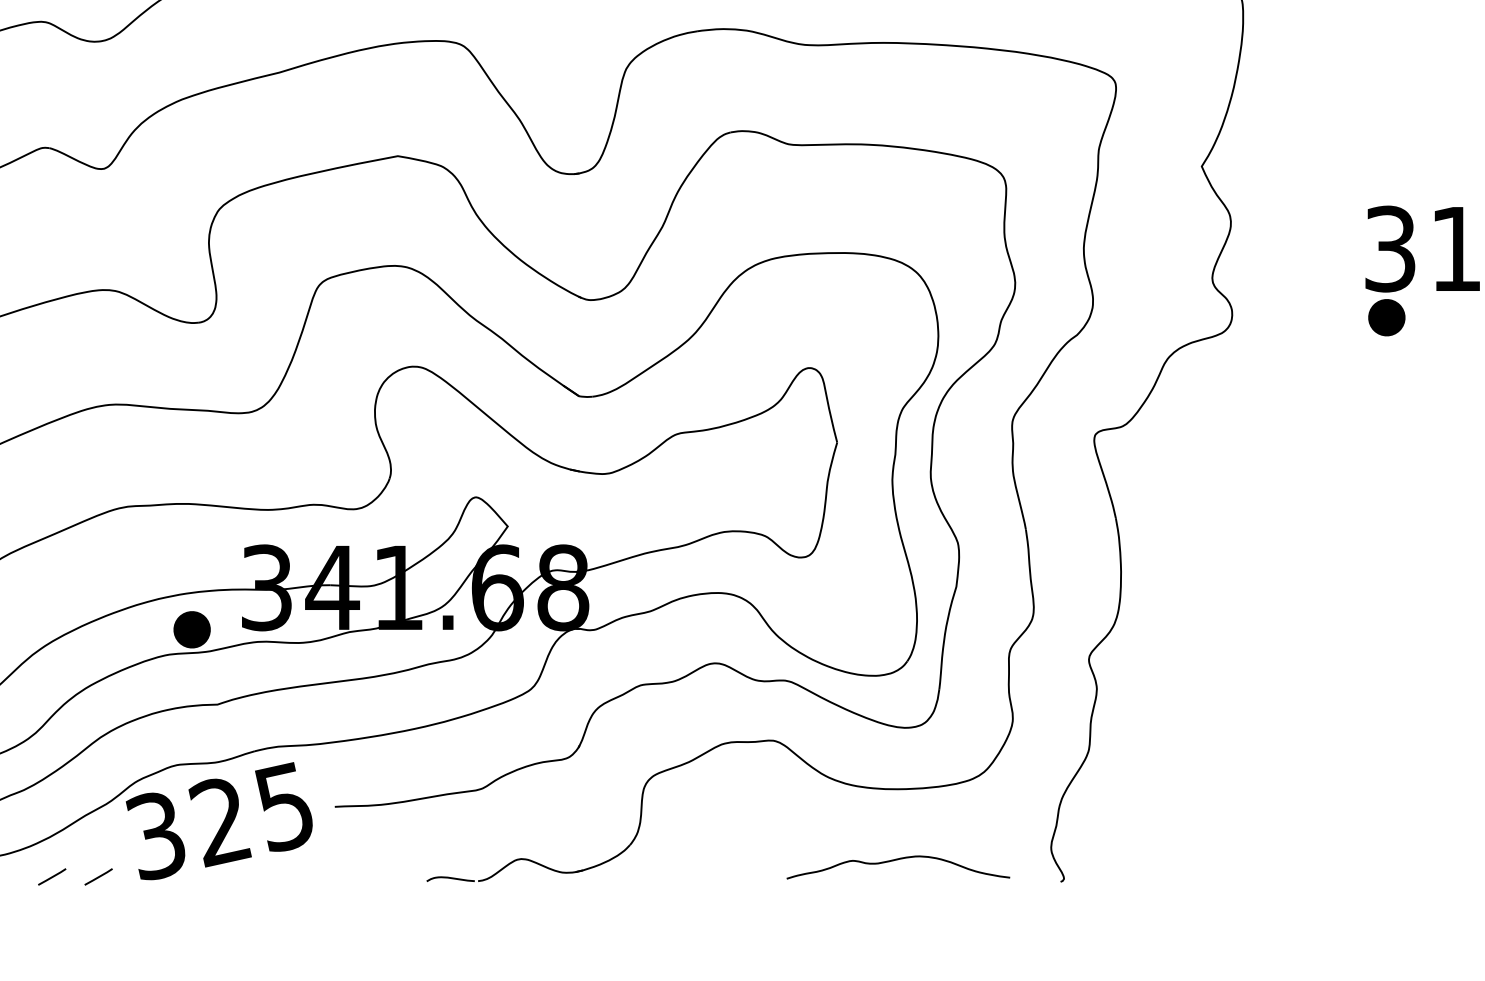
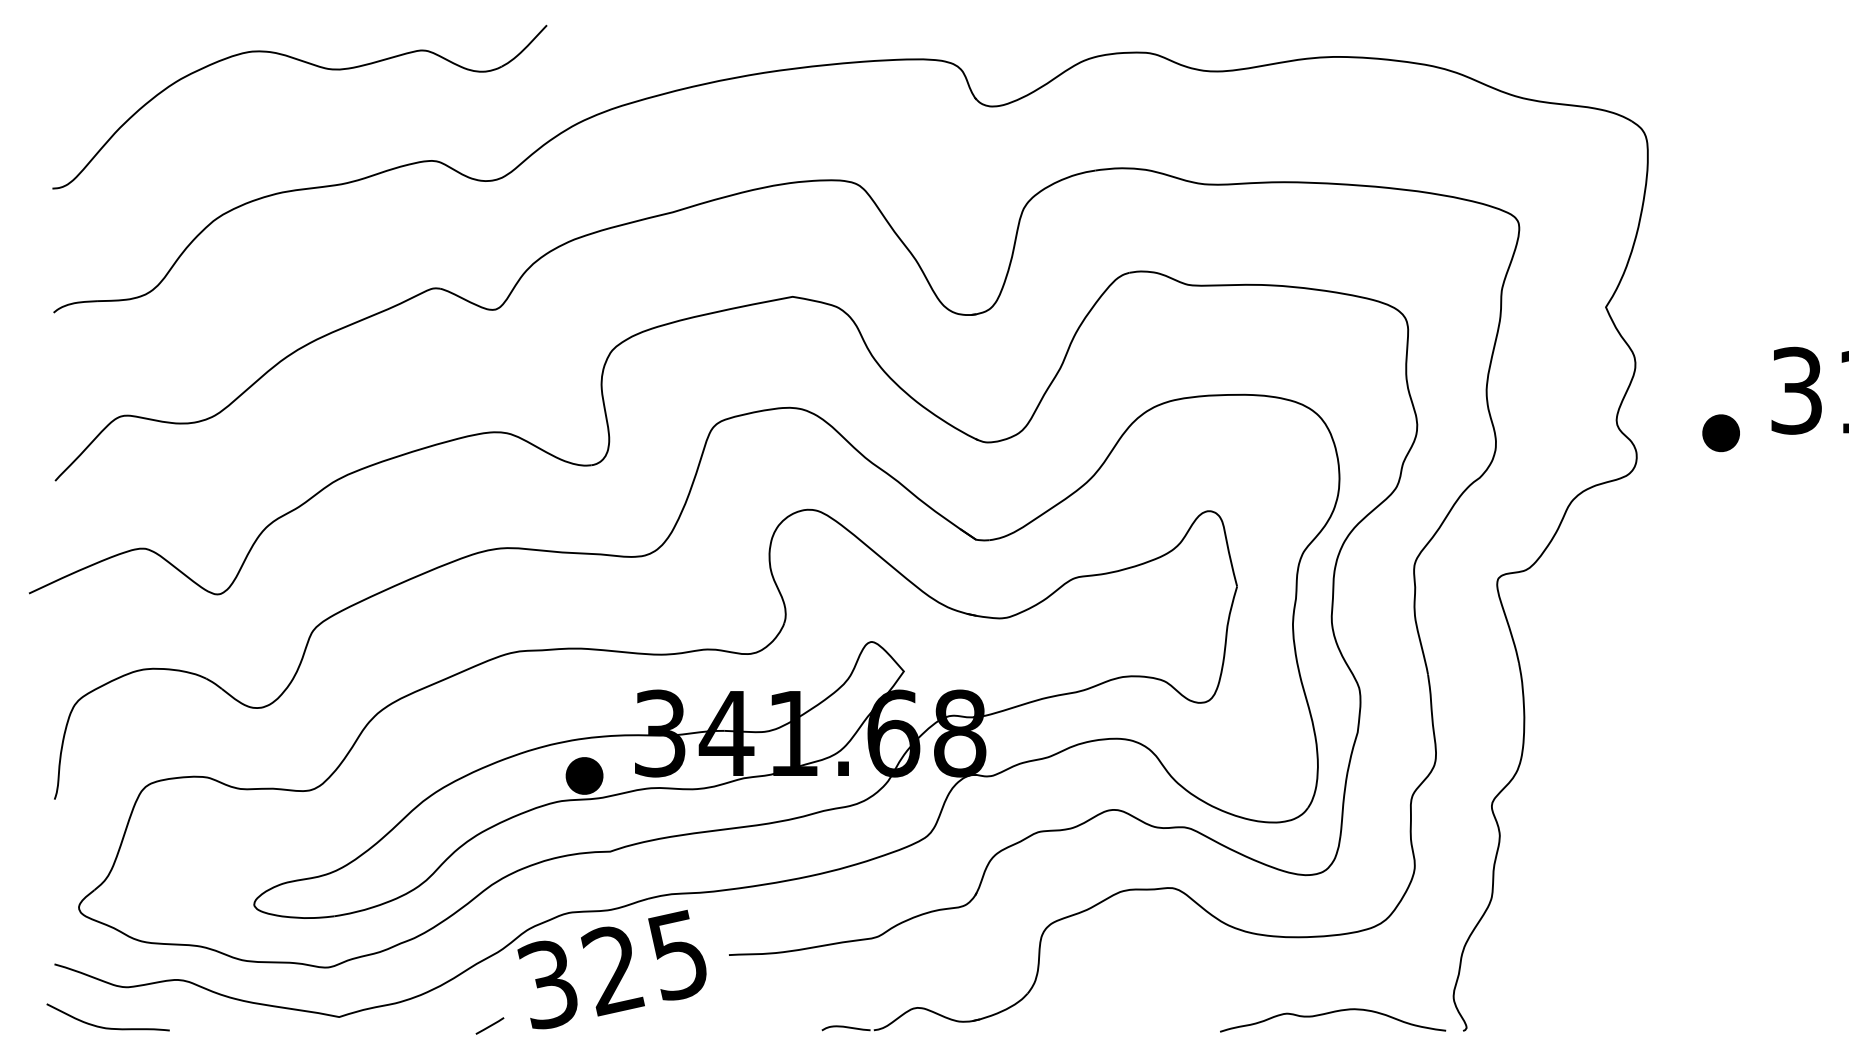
part: (1386, 317) -> (1720, 433), moved
curve: (896, 860) -> (1331, 1013), moved
line: (51, 876) -> (442, 1025), removed

